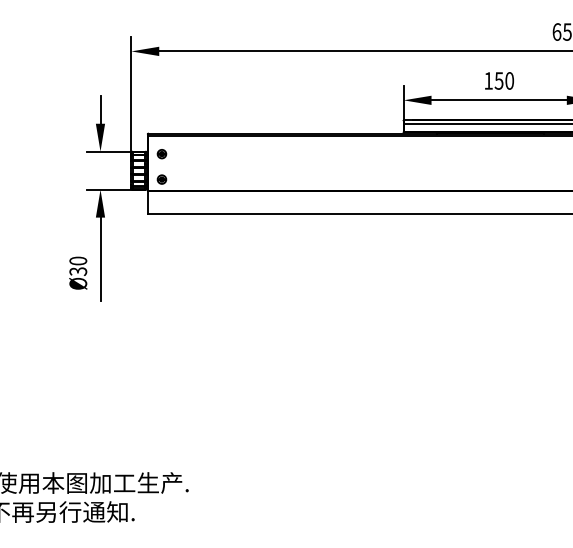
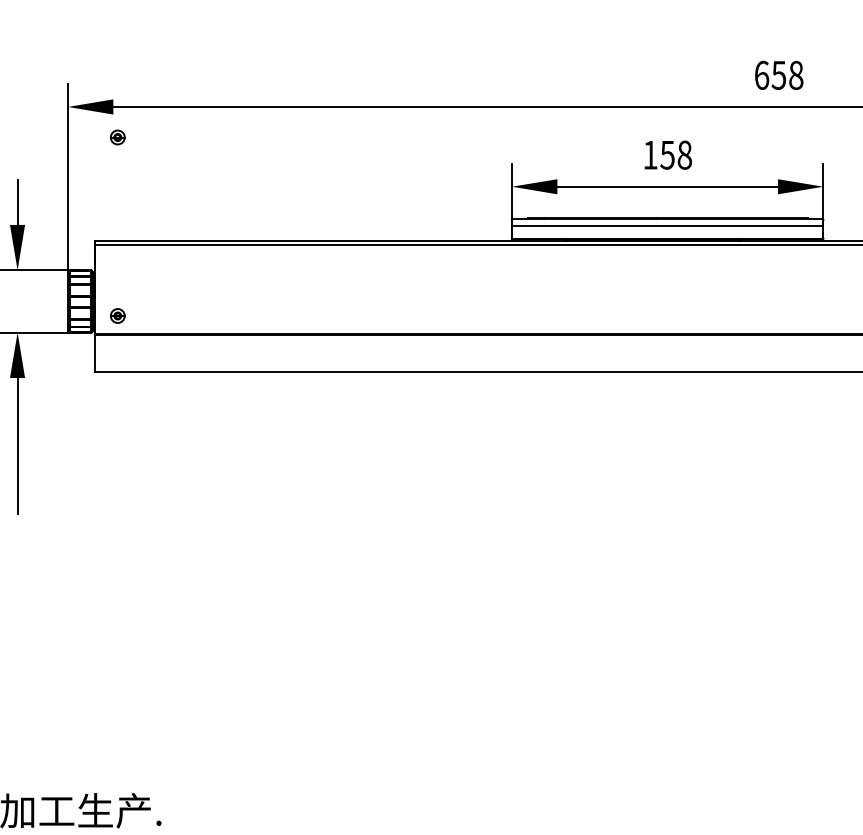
text: (509, 80) -> (684, 154), 150 -> 158
part: (161, 154) -> (117, 138), moved

